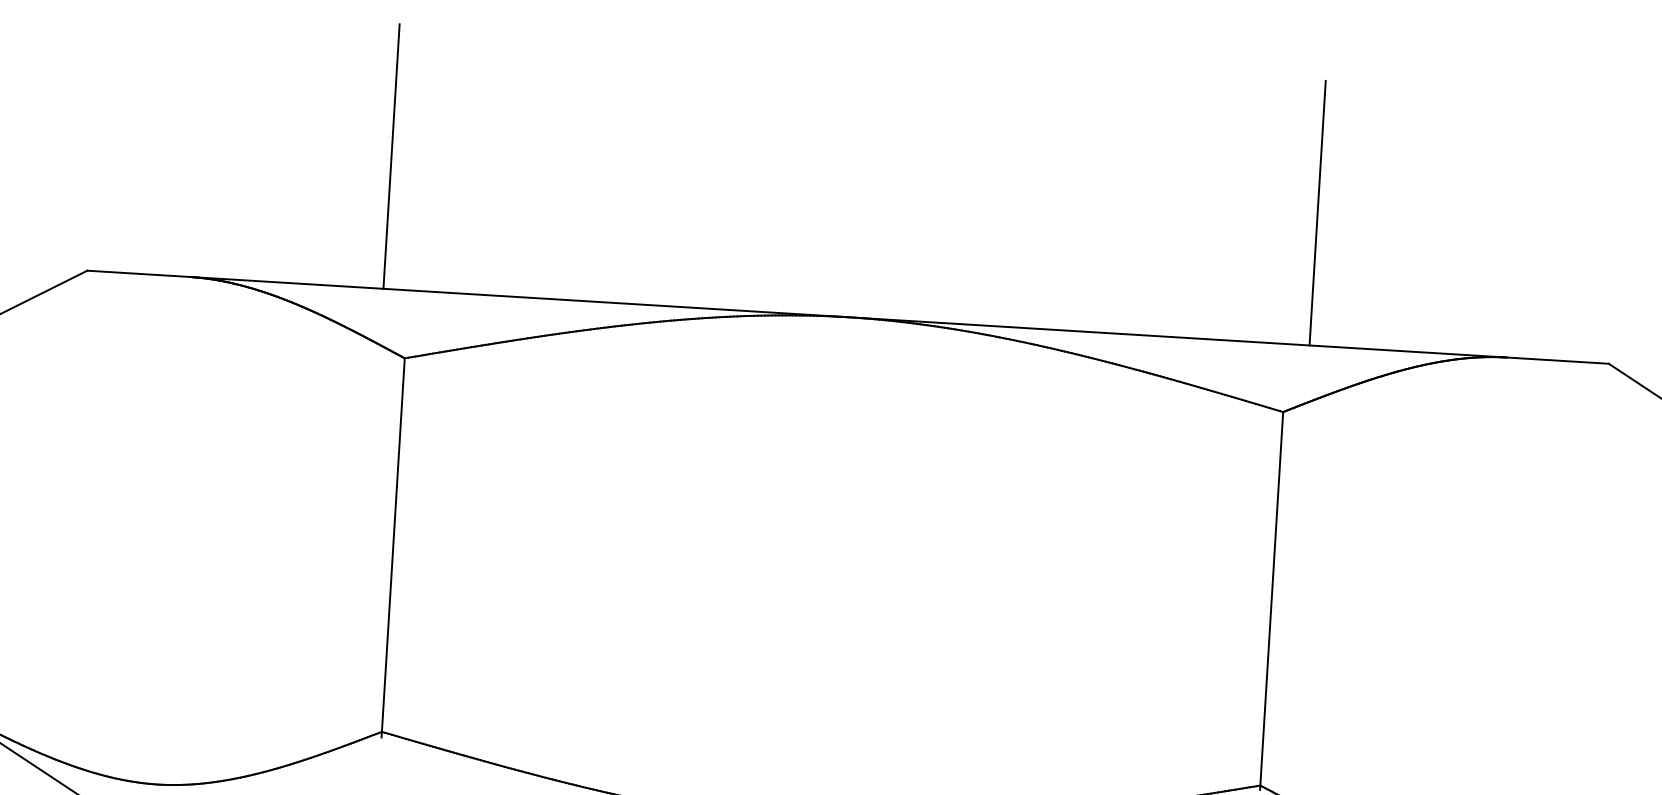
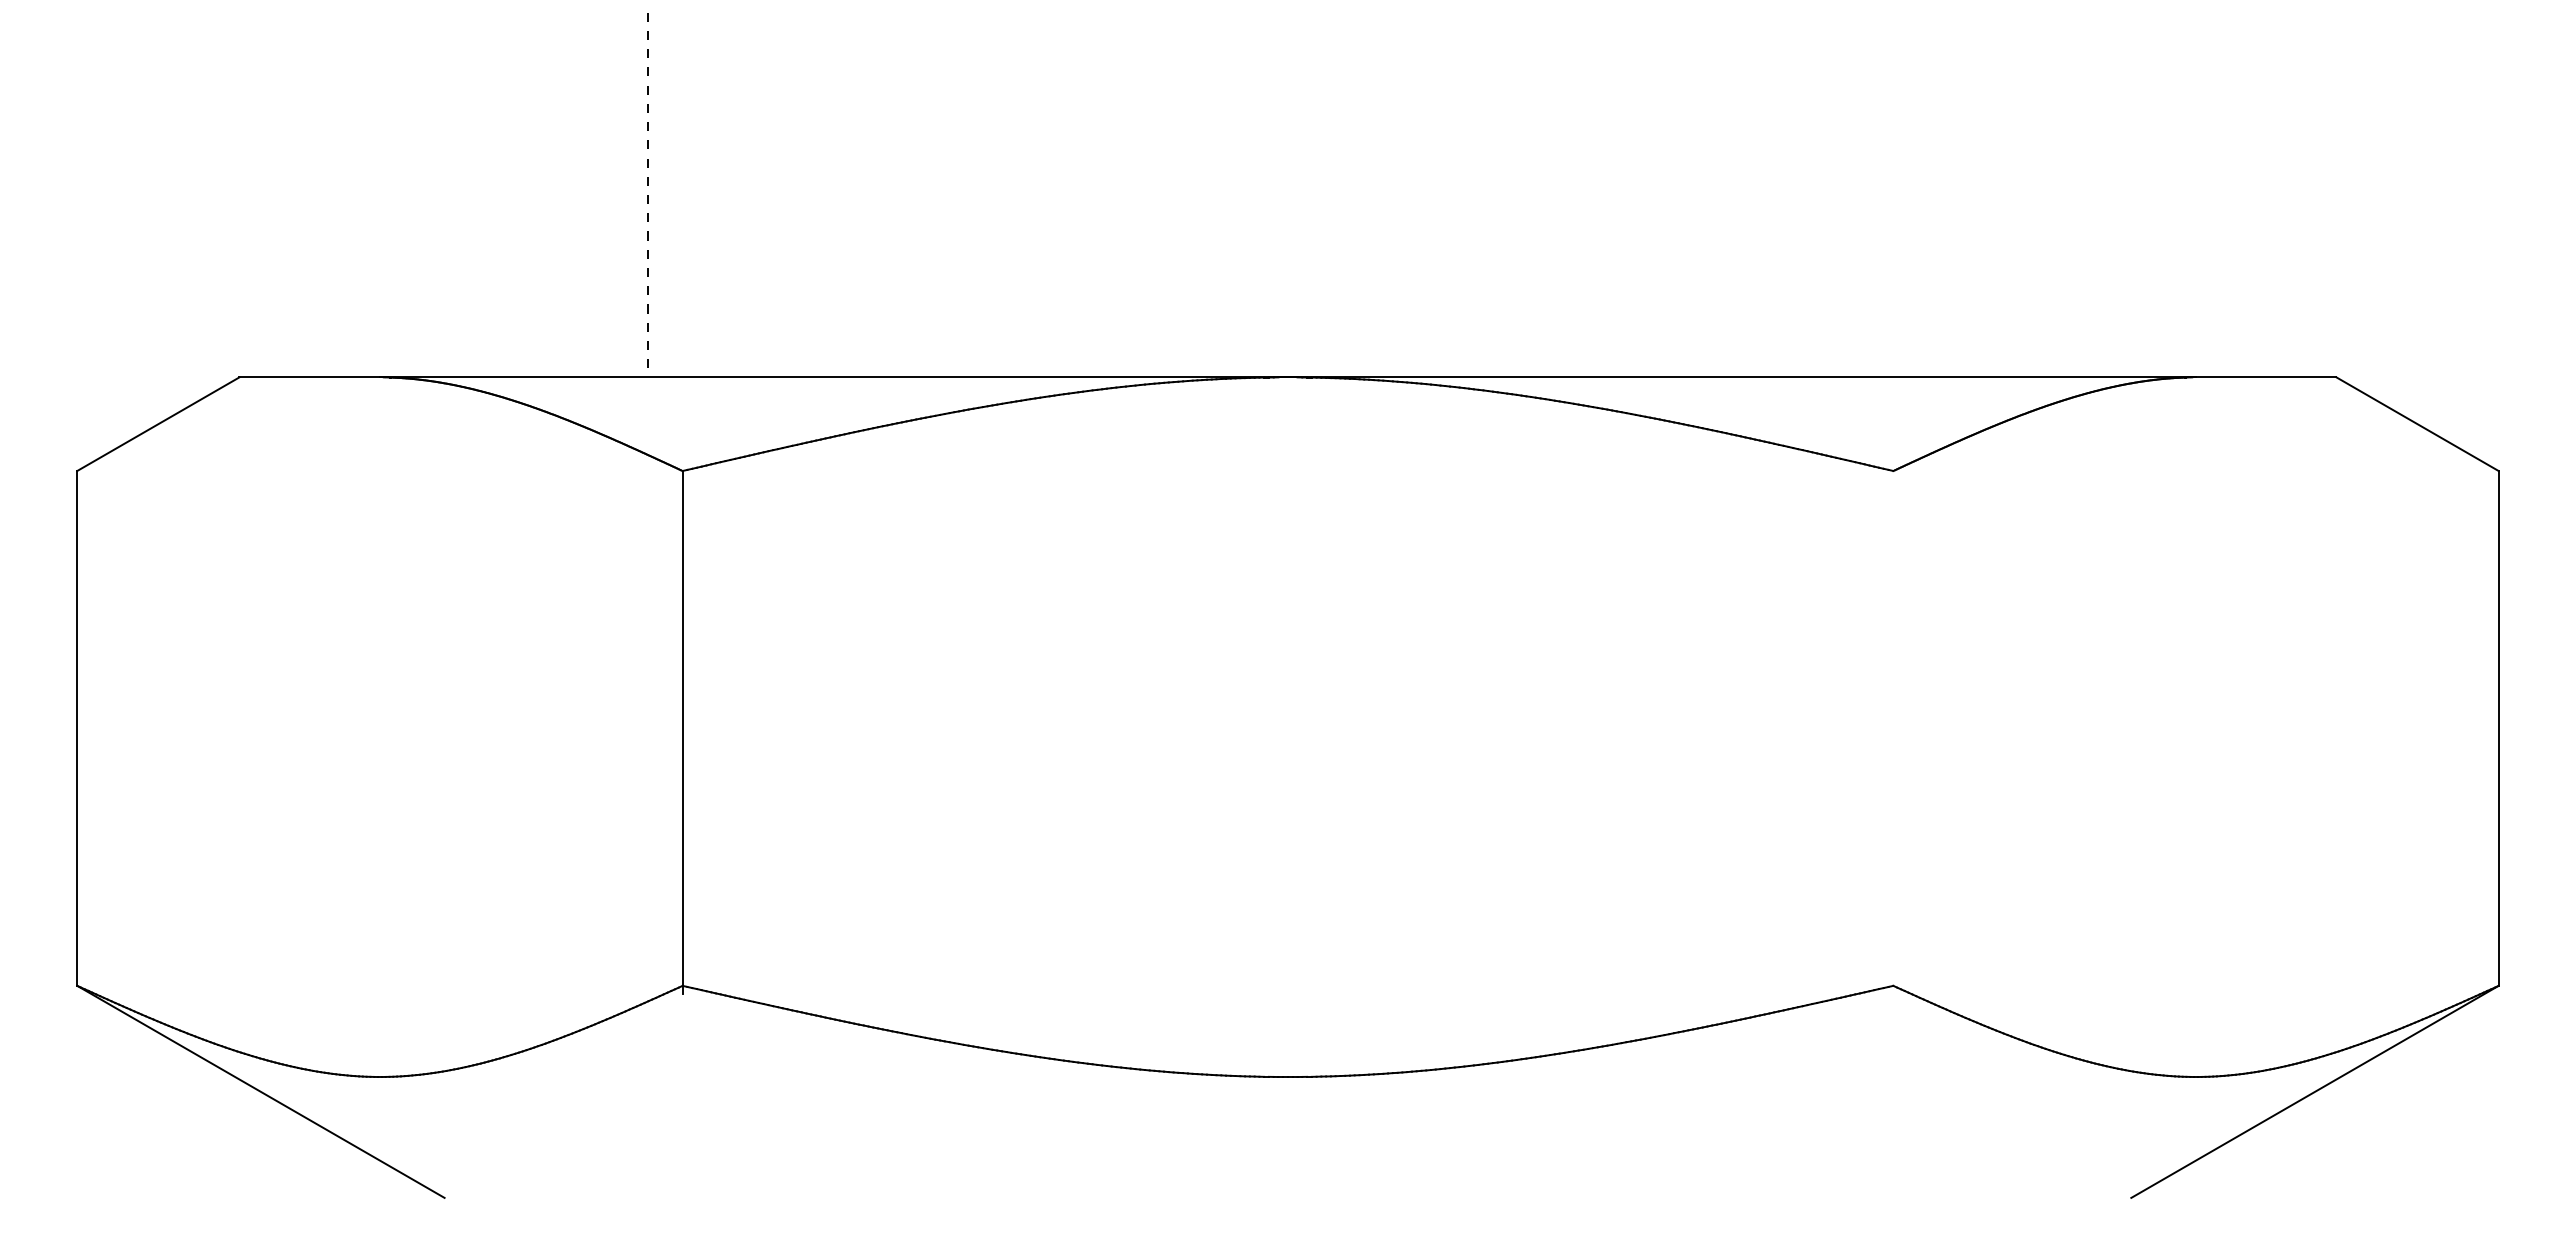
line: (391, 156) -> (647, 195), solid -> dashed
line: (1317, 212) -> (1923, 194), removed
line: (1271, 601) -> (1893, 731), removed

